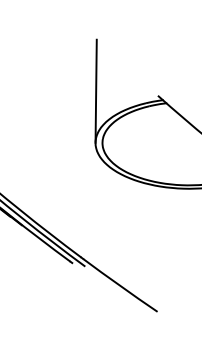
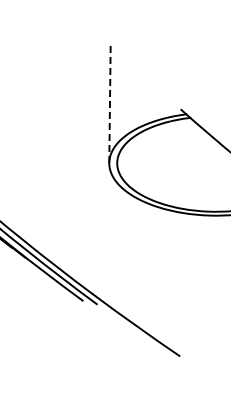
line: (95, 91) -> (109, 104), solid -> dashed

